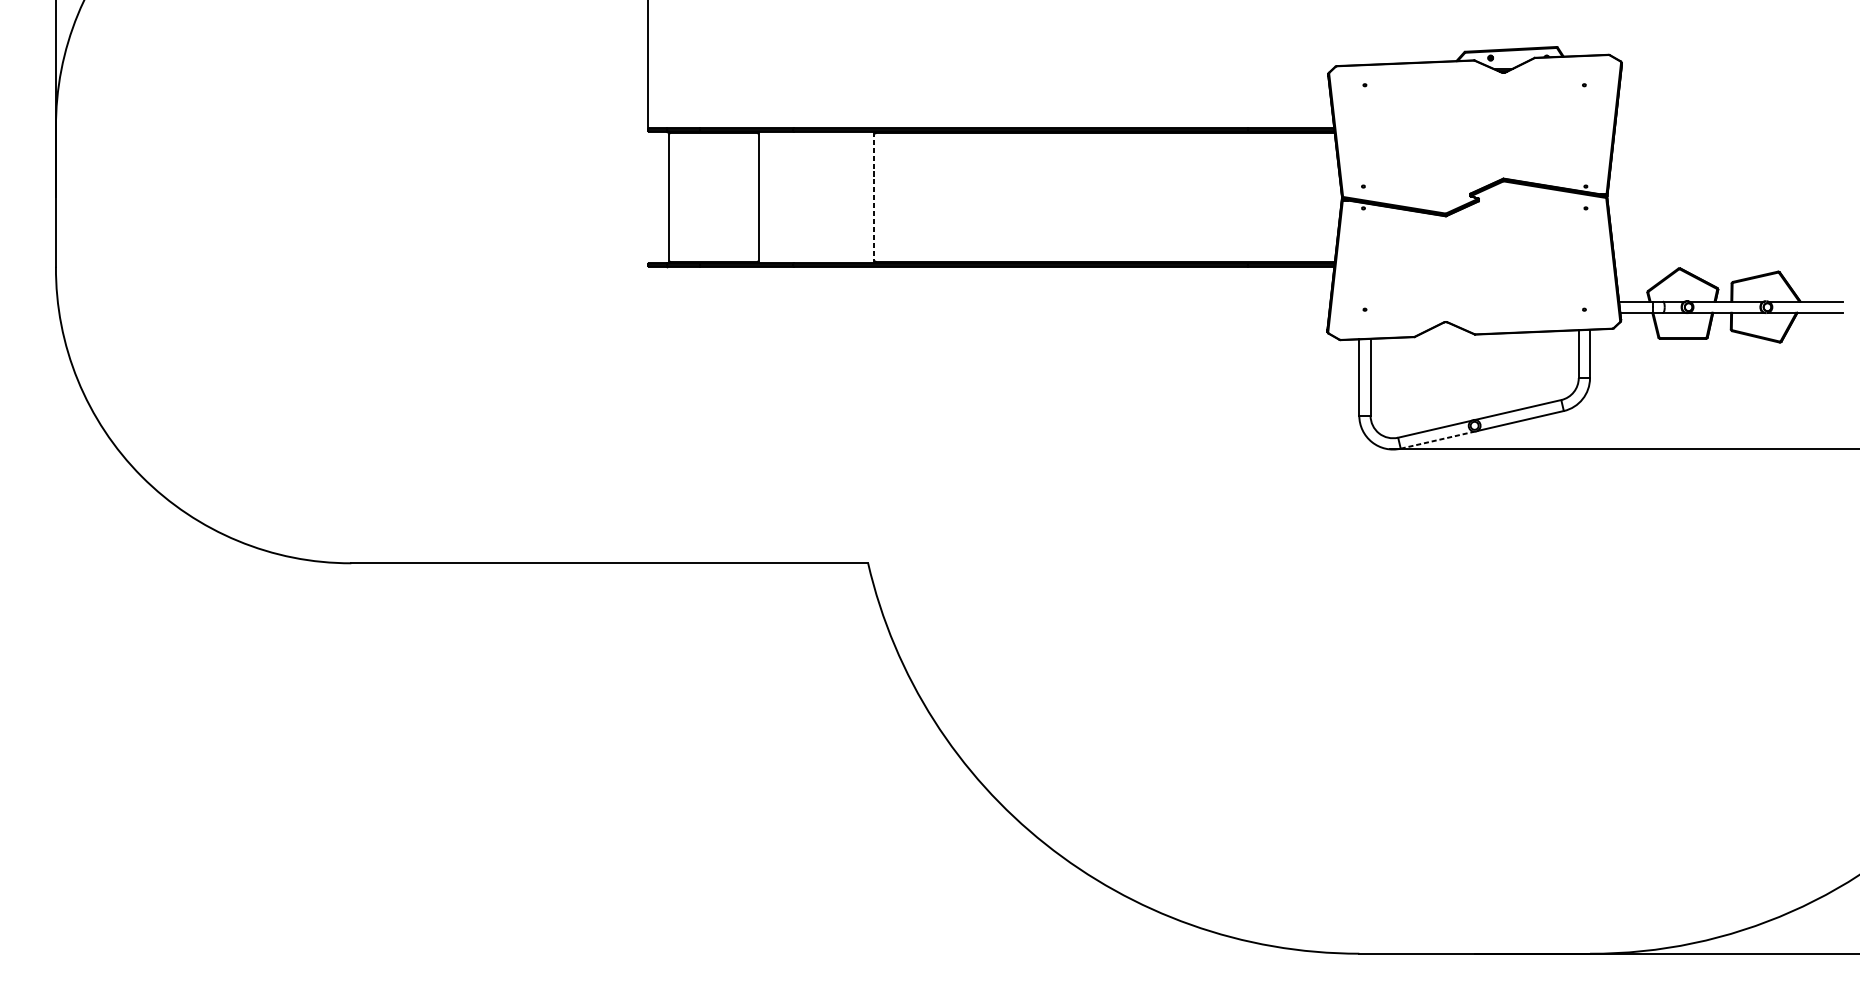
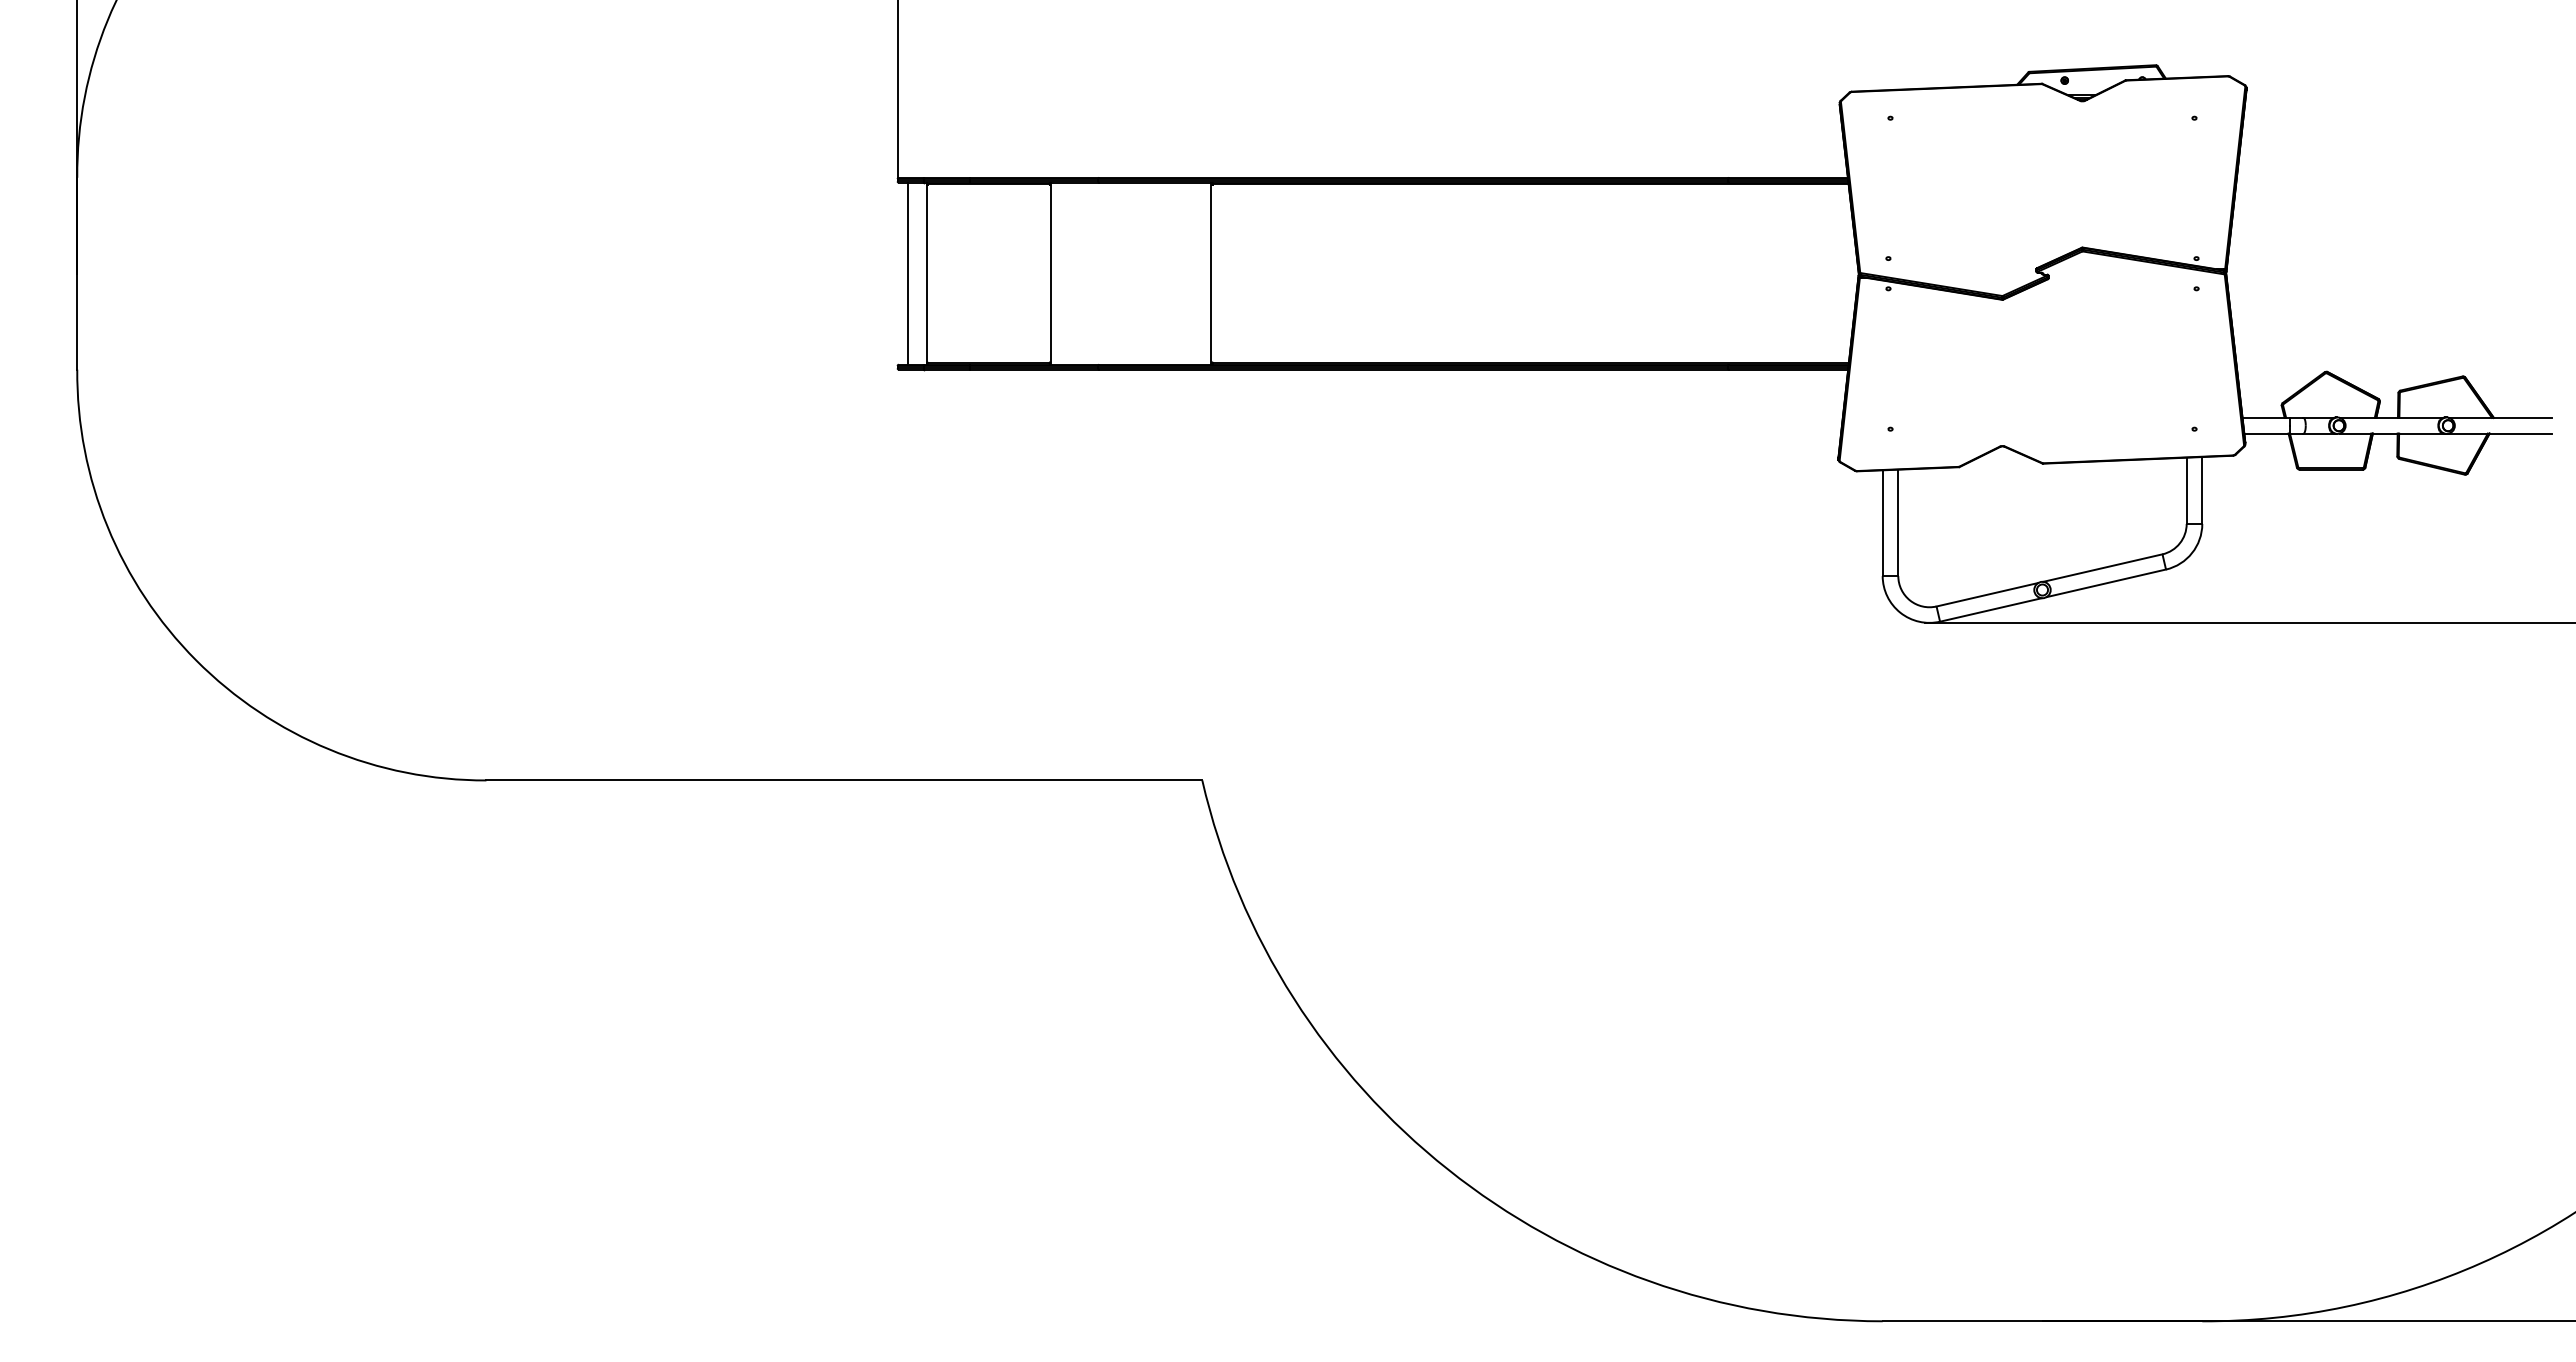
line: (656, 197) -> (908, 273), added
line: (874, 197) -> (1211, 273), dashed -> solid
line: (1437, 439) -> (1991, 609), dashed -> solid

